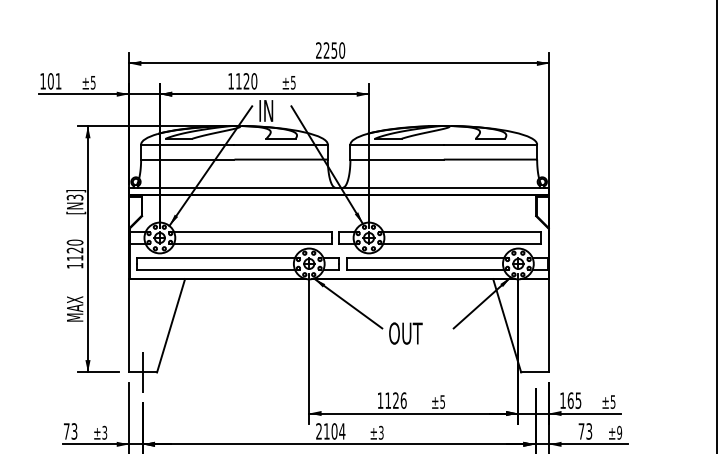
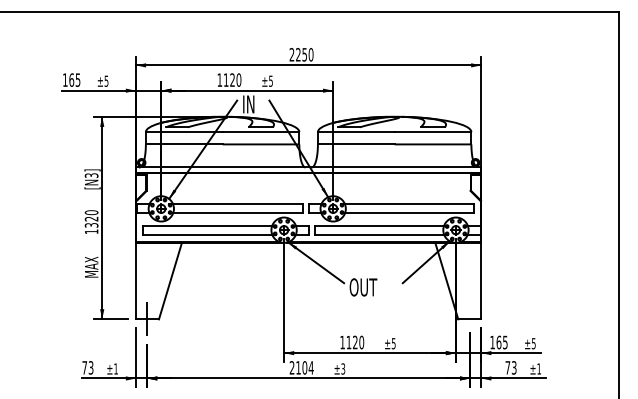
text: (54, 80) -> (74, 79), 101 -> 165
text: (74, 258) -> (91, 225), 1120 -> 1320
text: (403, 399) -> (361, 341), 1126 -> 1120
text: (104, 432) -> (115, 368), ±3 -> ±1
text: (620, 432) -> (539, 368), ±9 -> ±1

